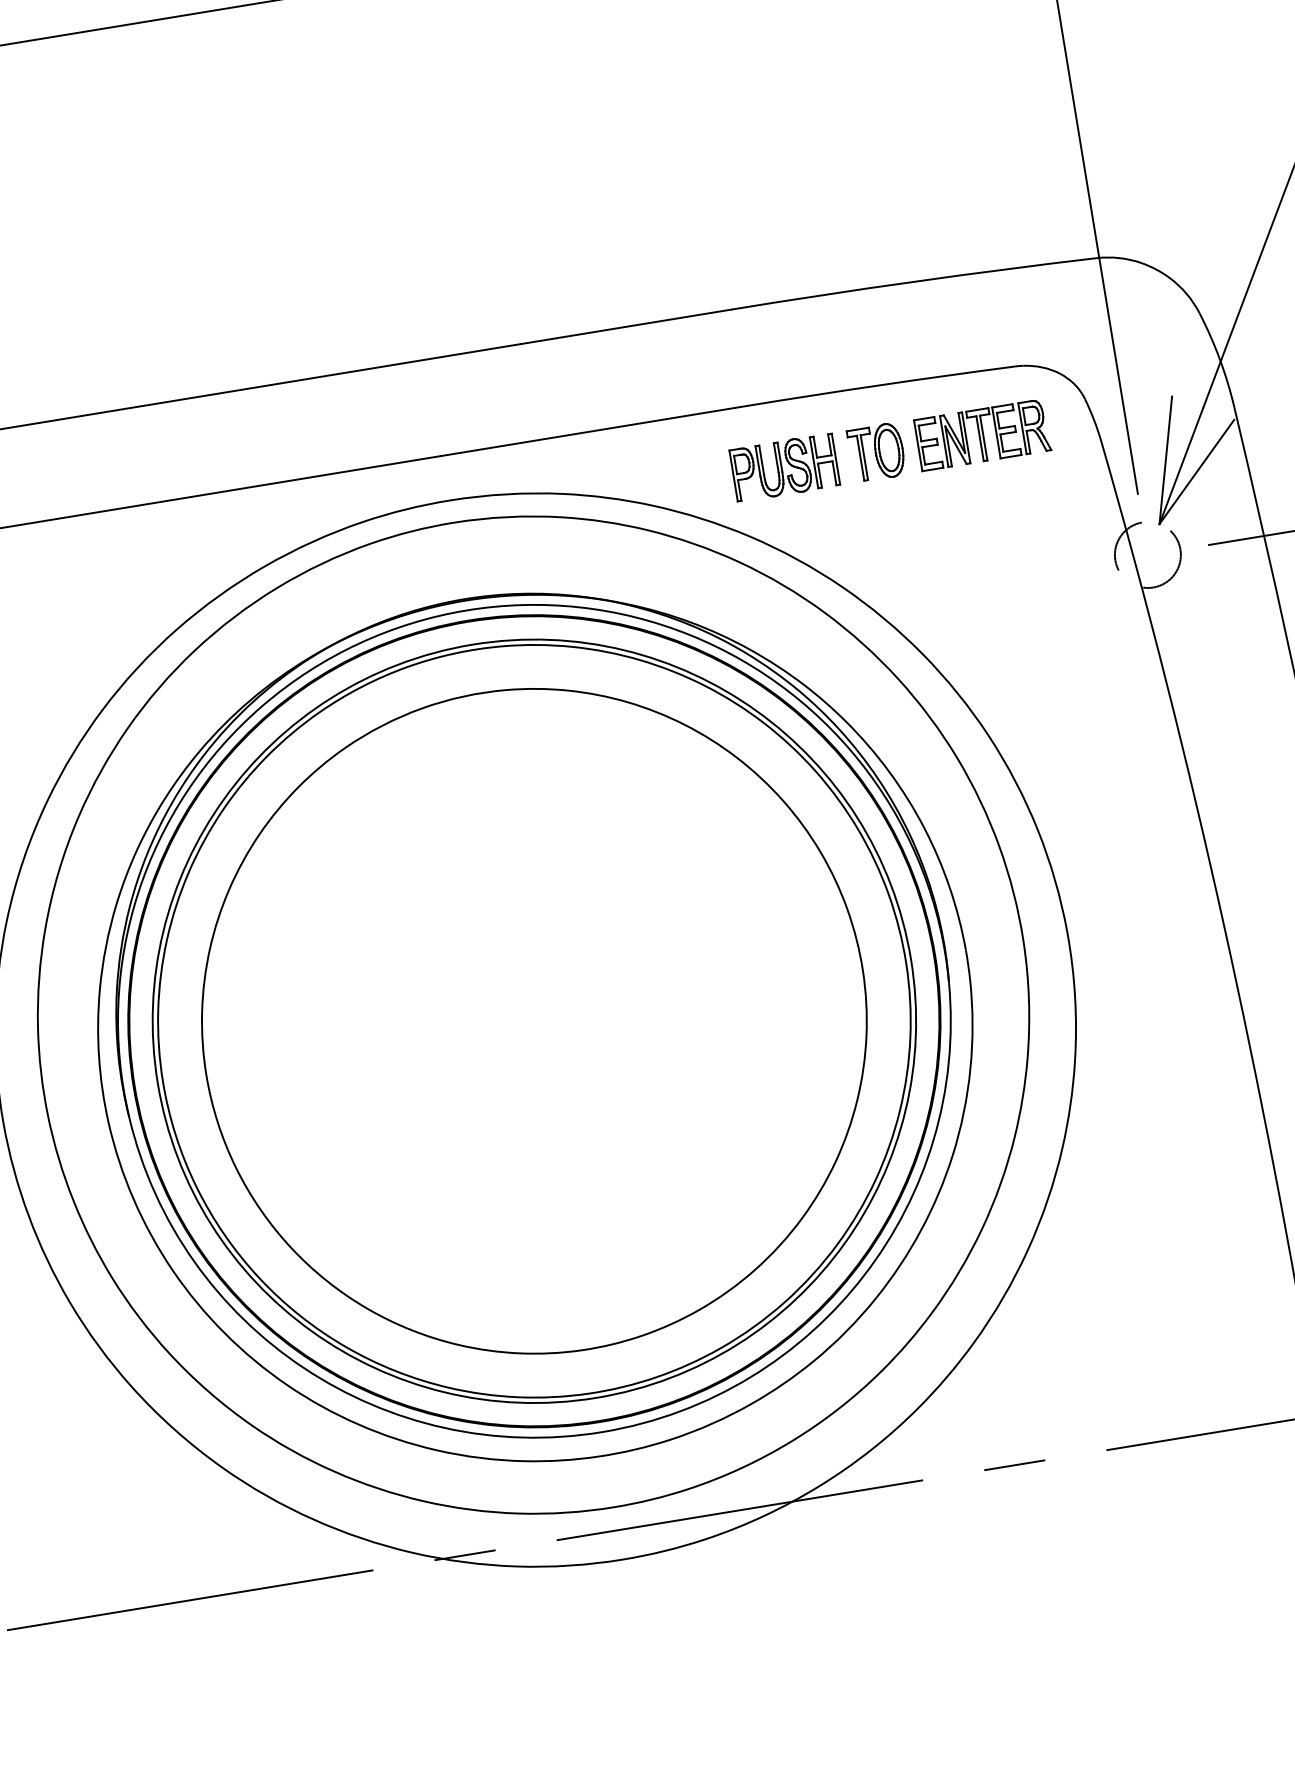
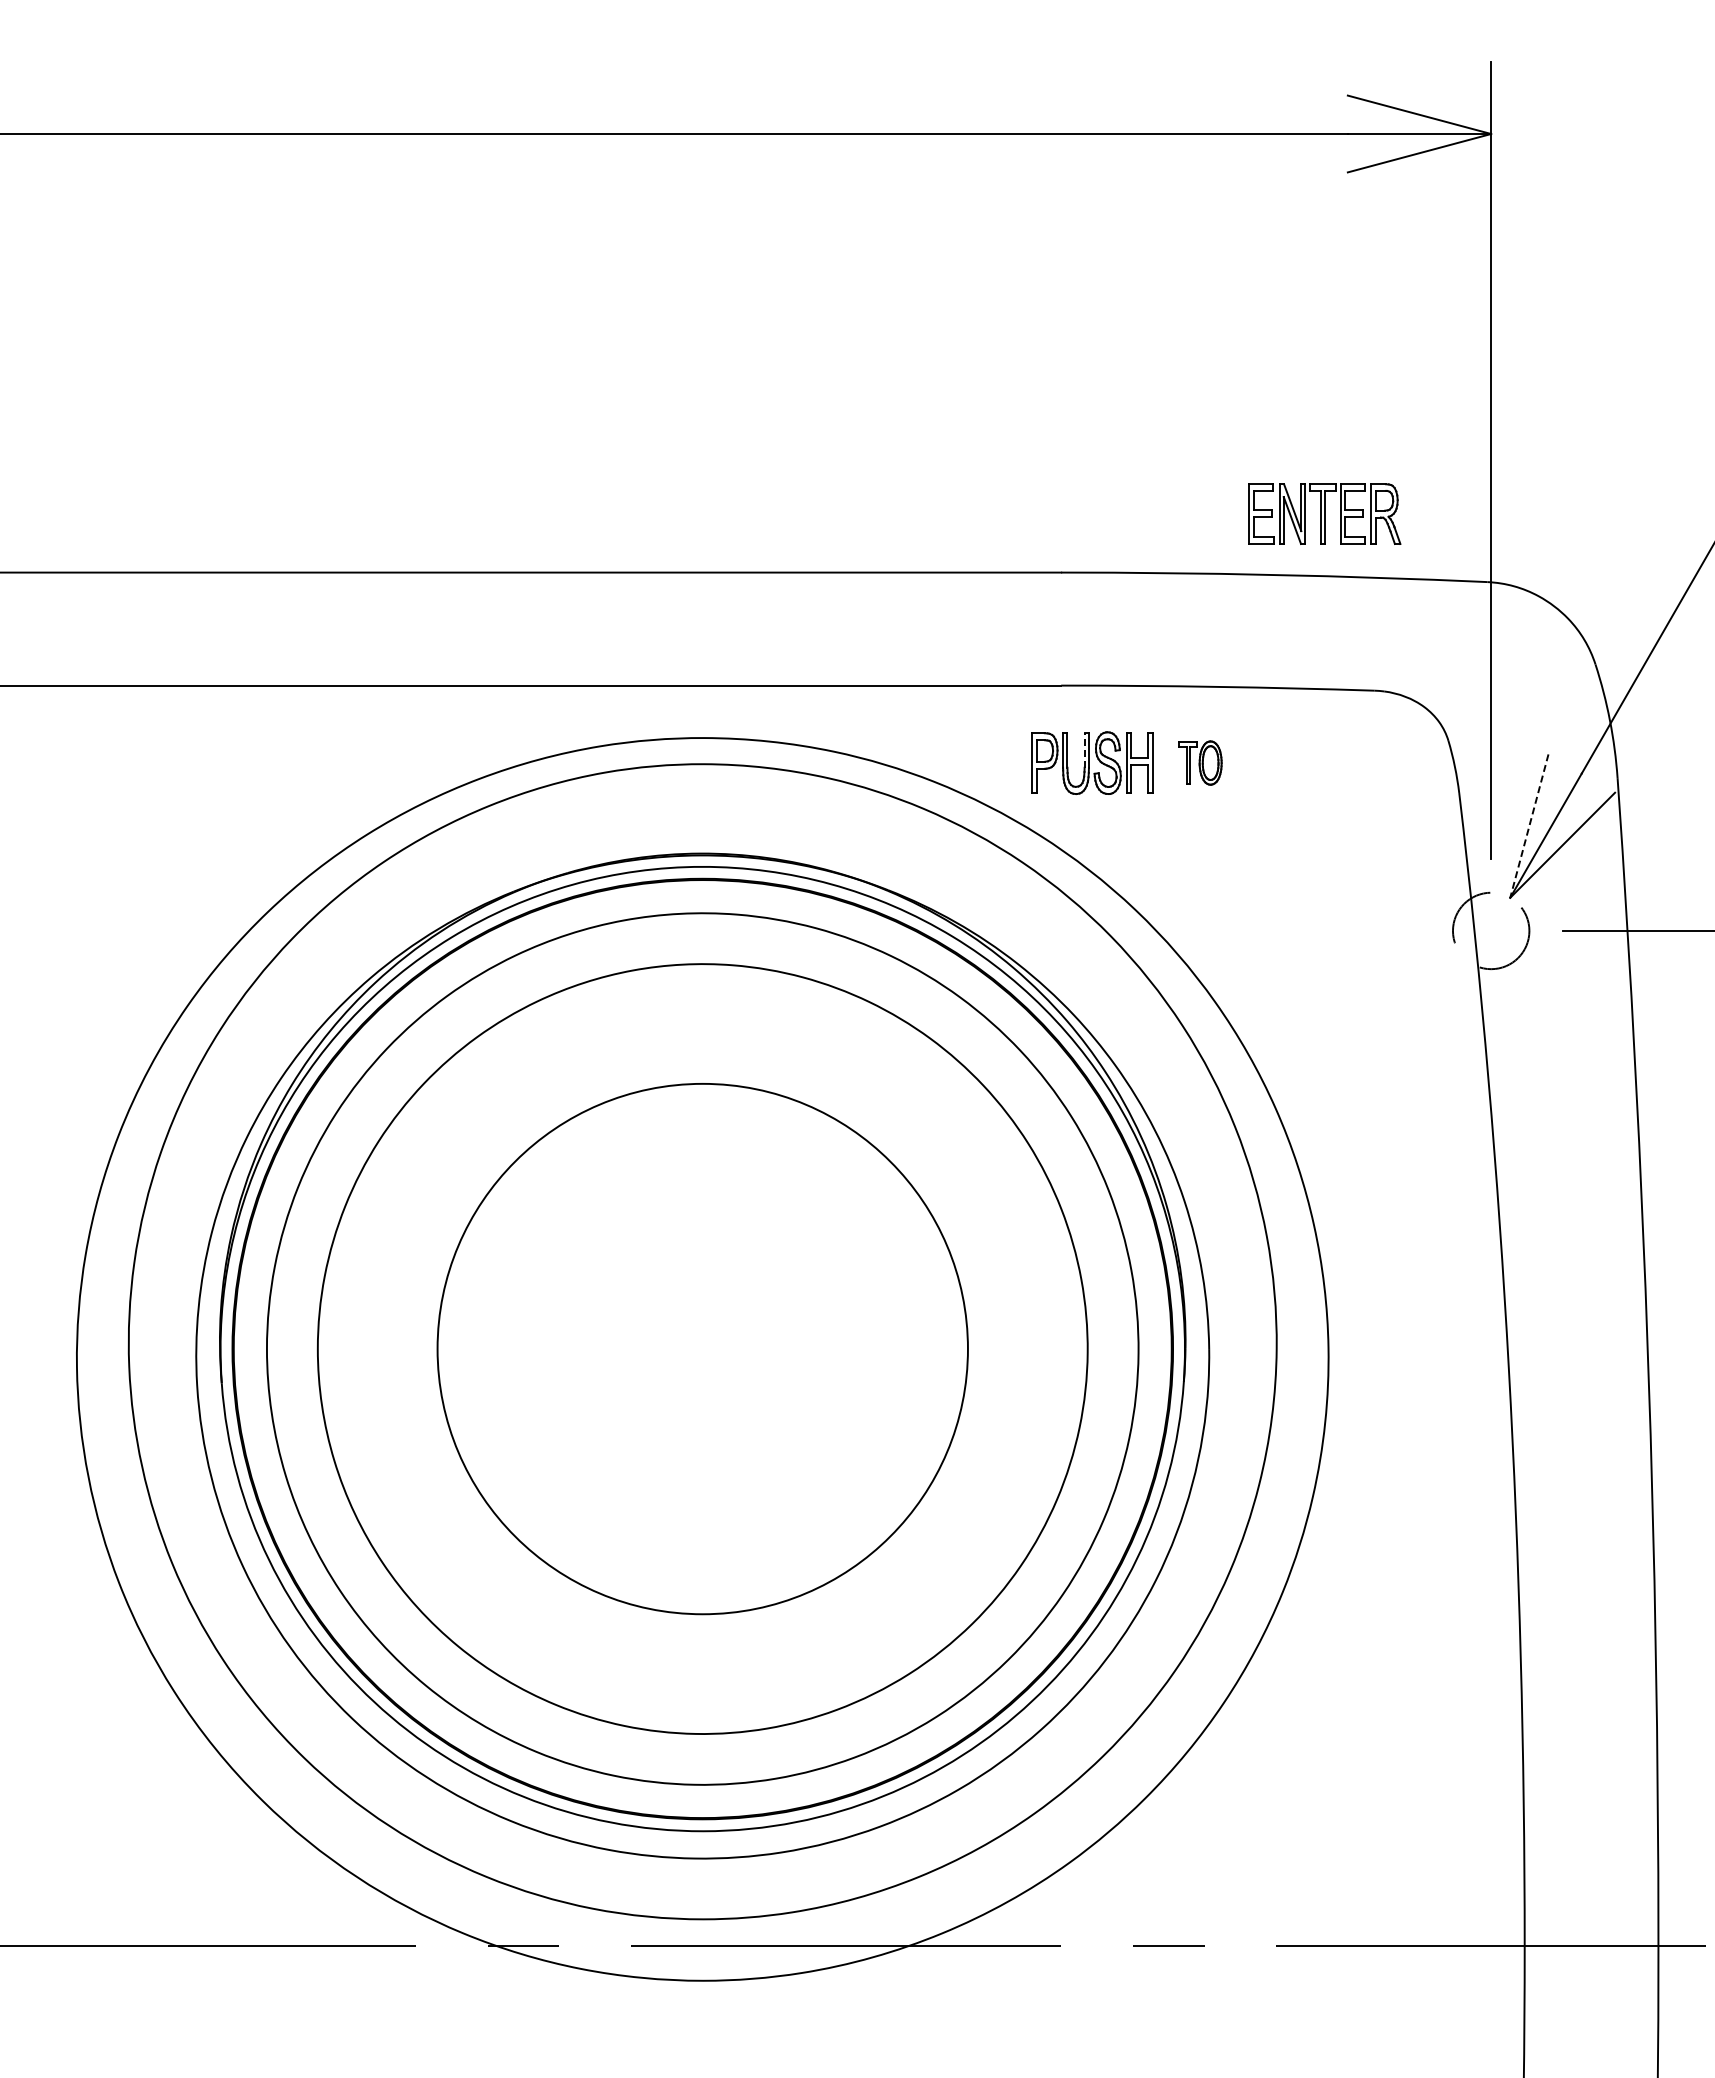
part: (982, 434) -> (1324, 513), moved
part: (876, 452) -> (1200, 762), size x0.7
line: (776, 457) -> (1084, 750), solid -> dashed
line: (1165, 460) -> (1529, 826), solid -> dashed
circle: (534, 1021) -> (702, 1349), size x0.6

